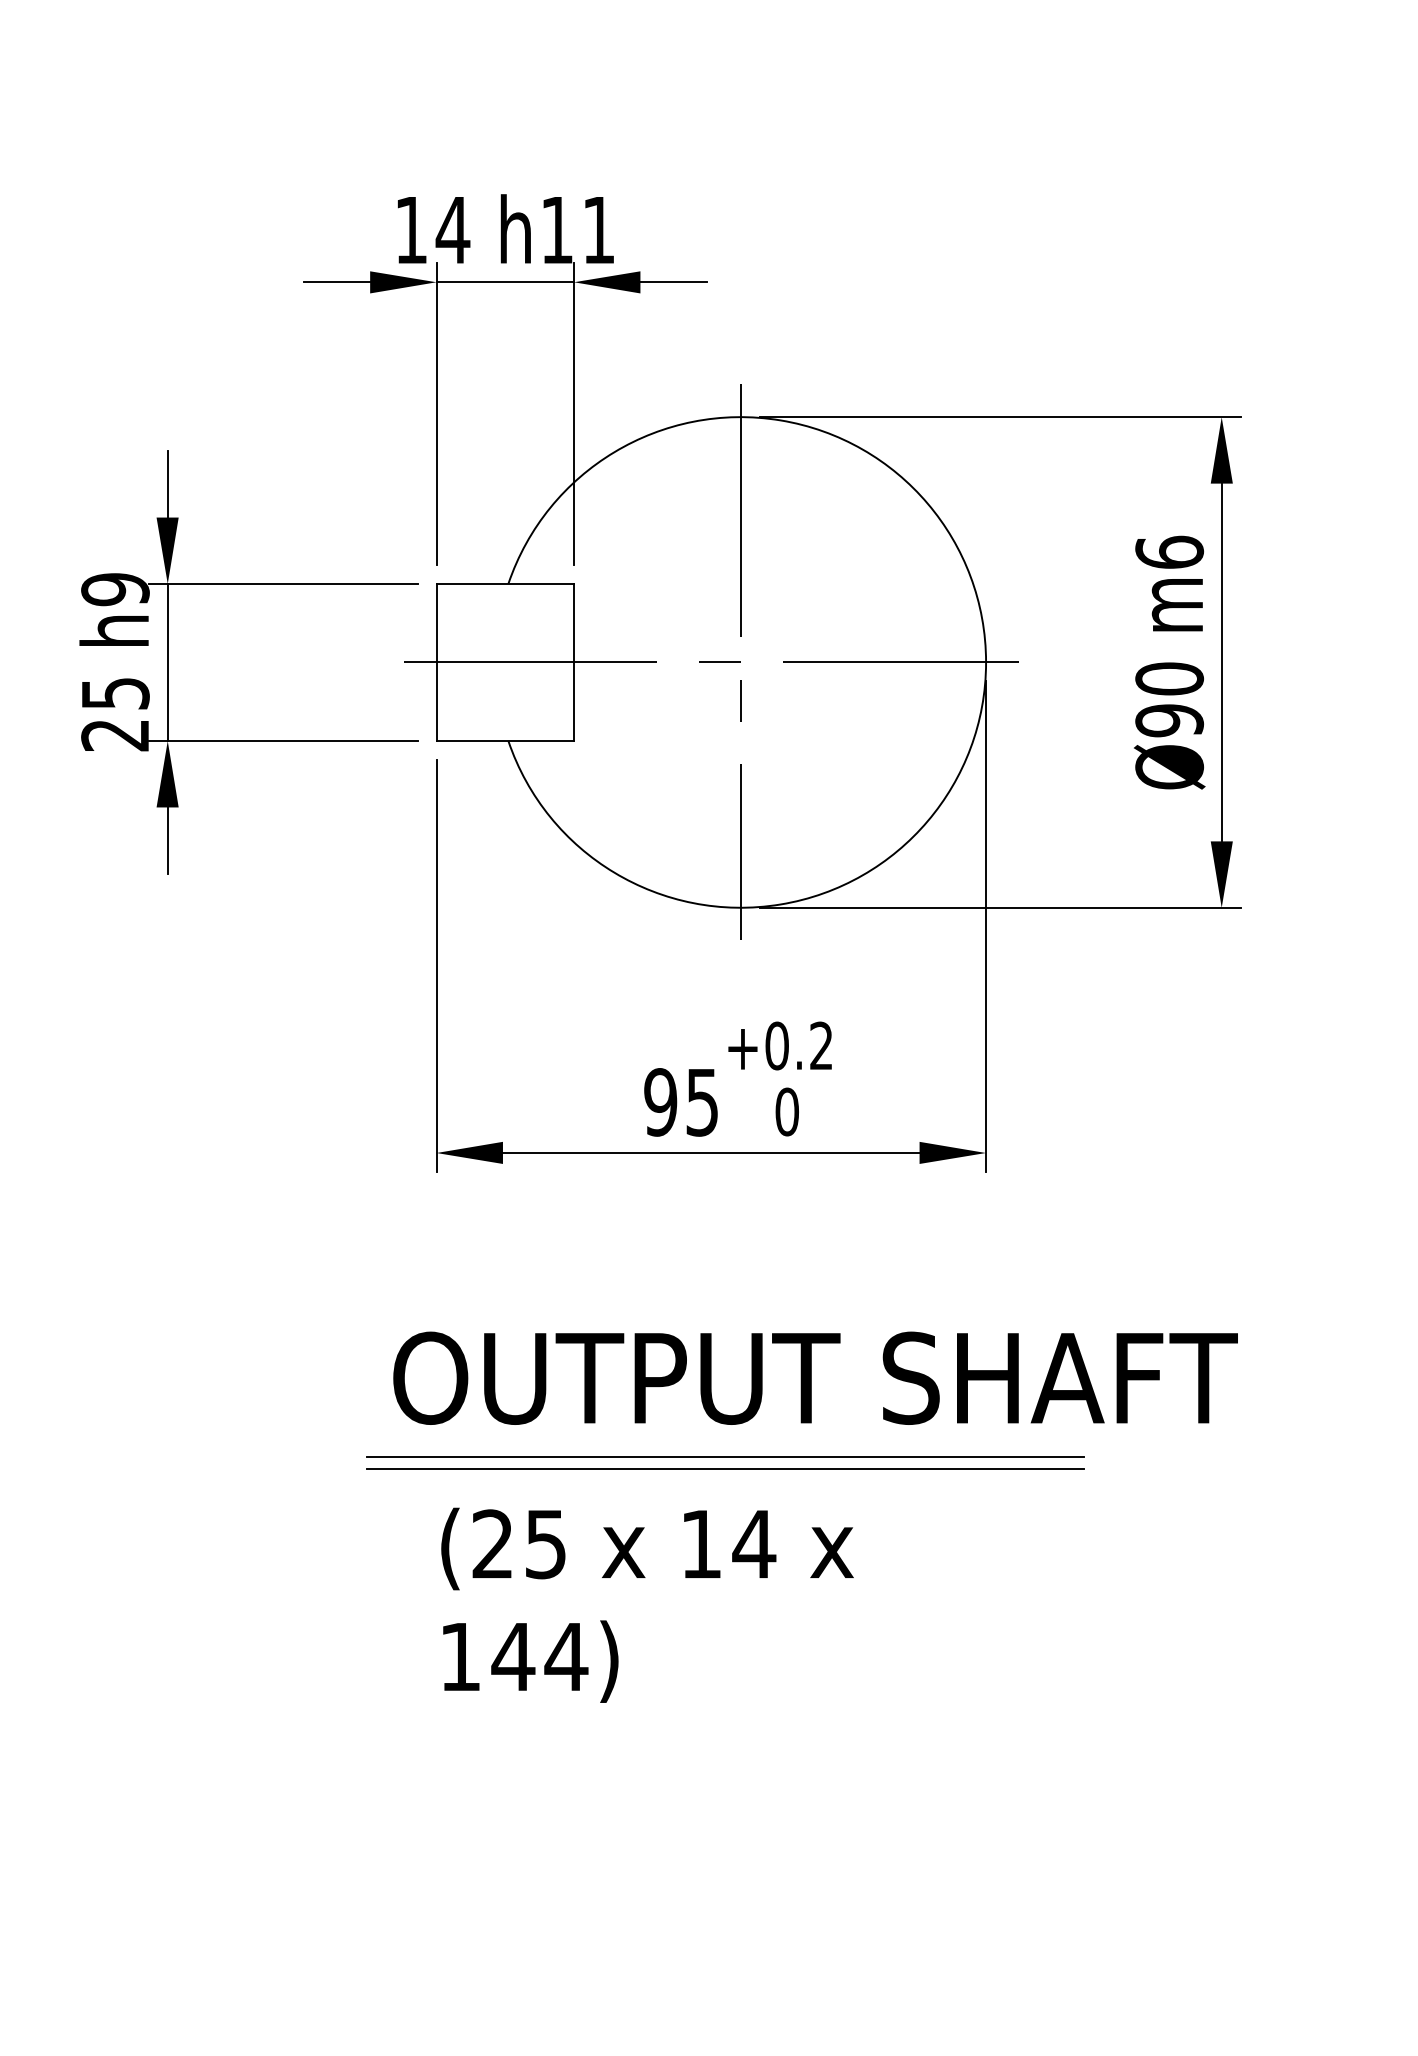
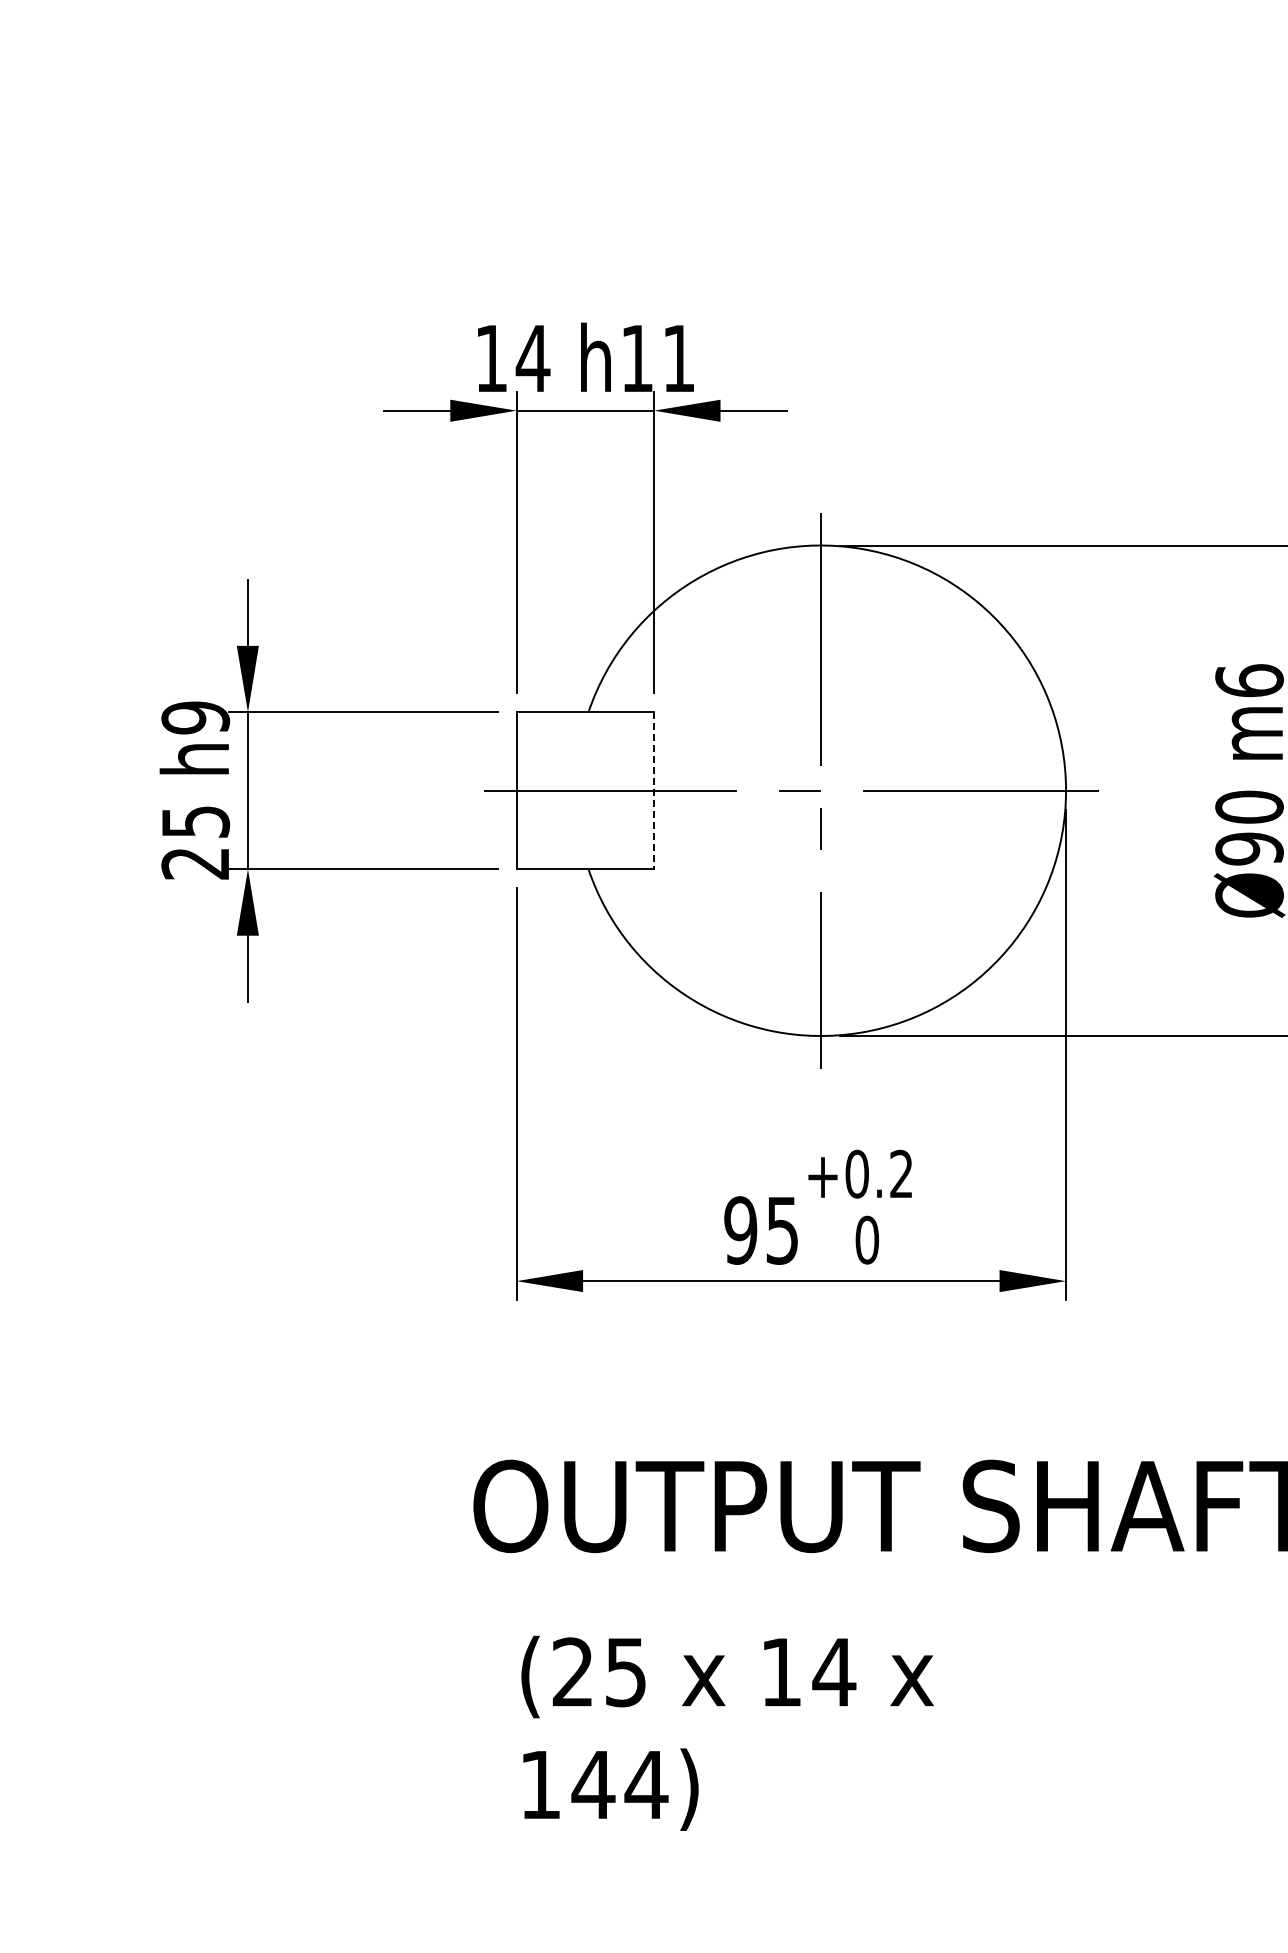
line: (573, 662) -> (653, 790), solid -> dashed
line: (725, 1456) -> (805, 1584), removed
line: (725, 1468) -> (805, 1596), removed

